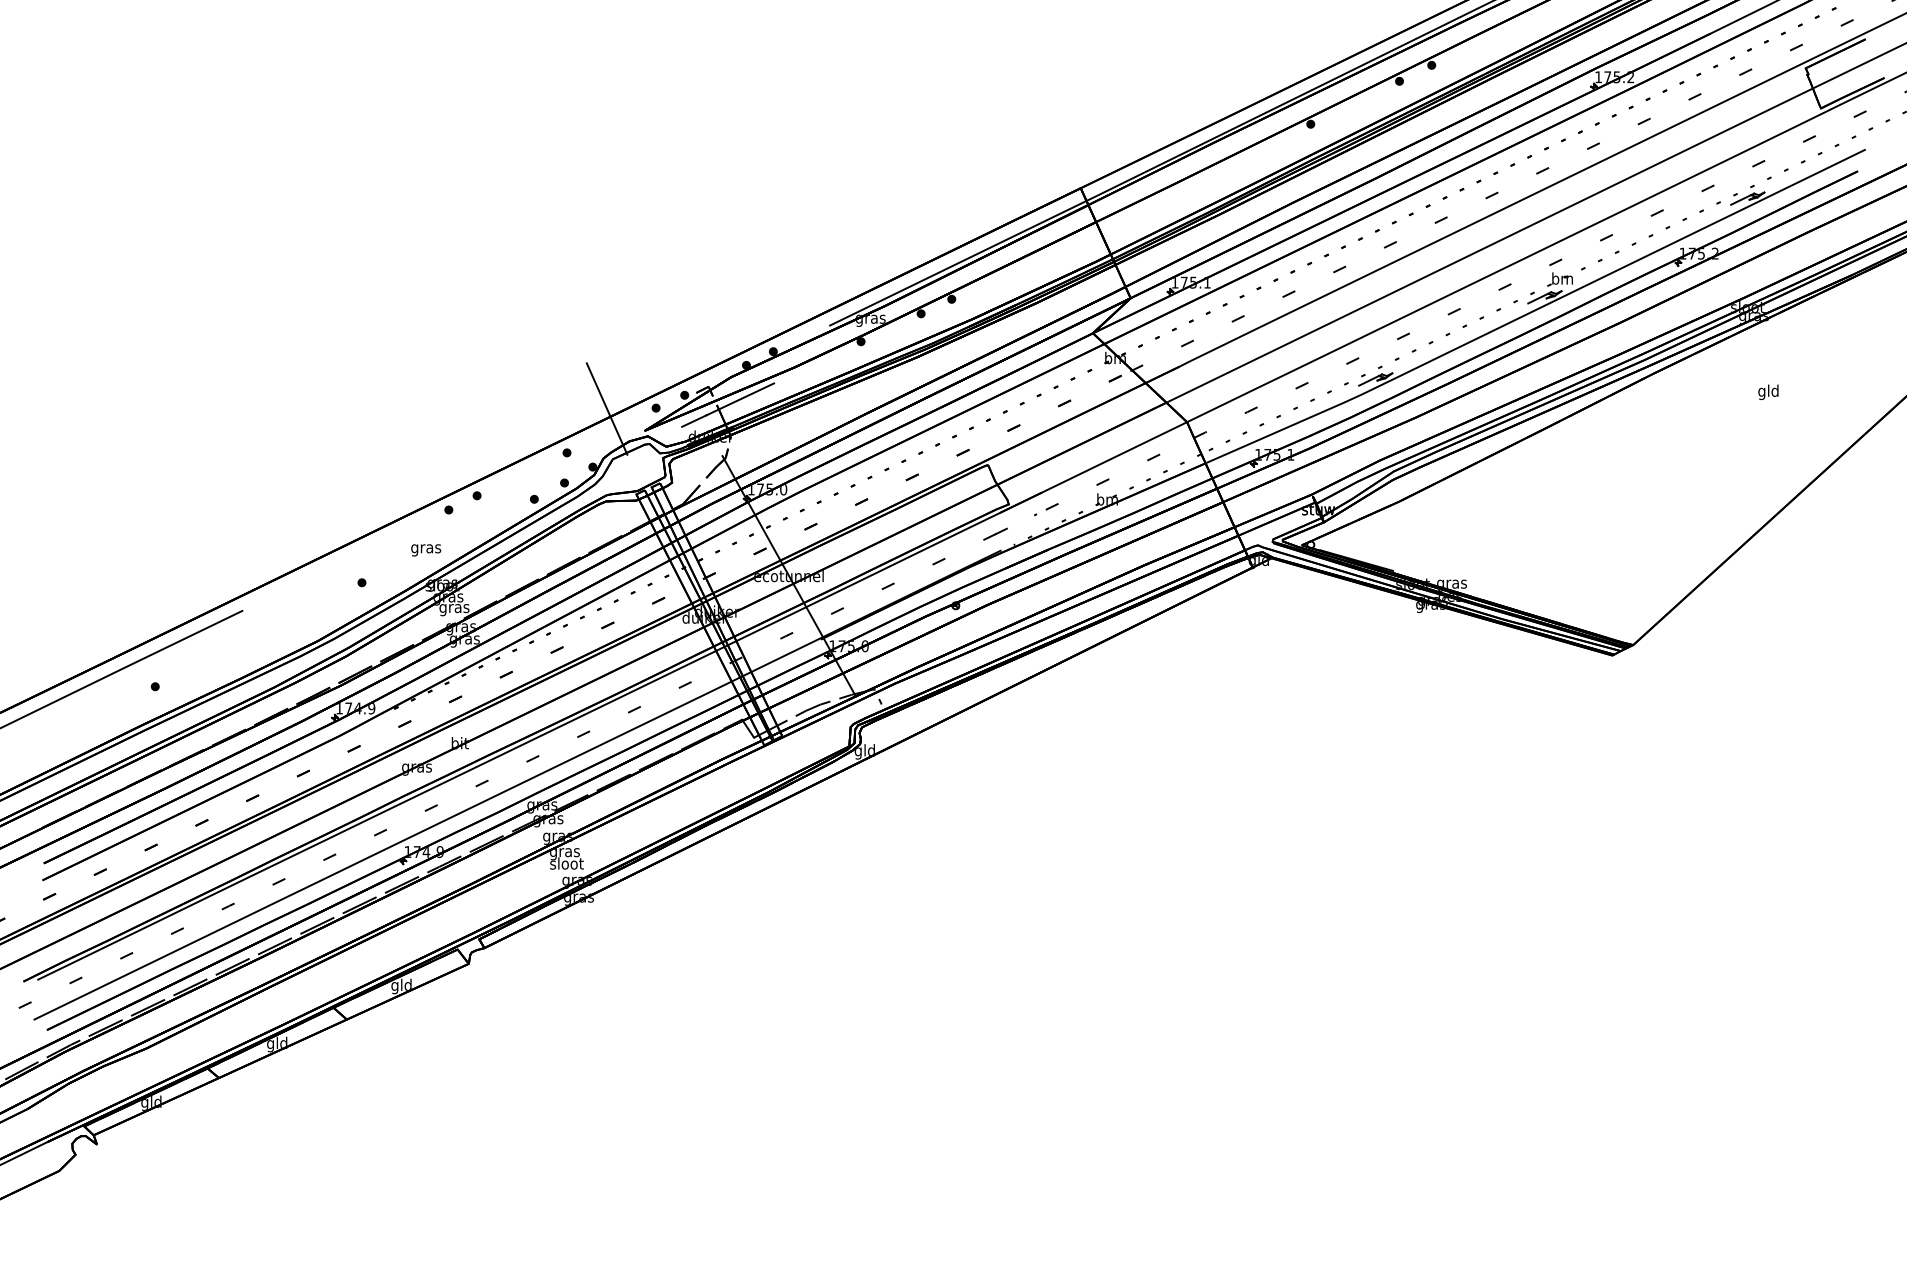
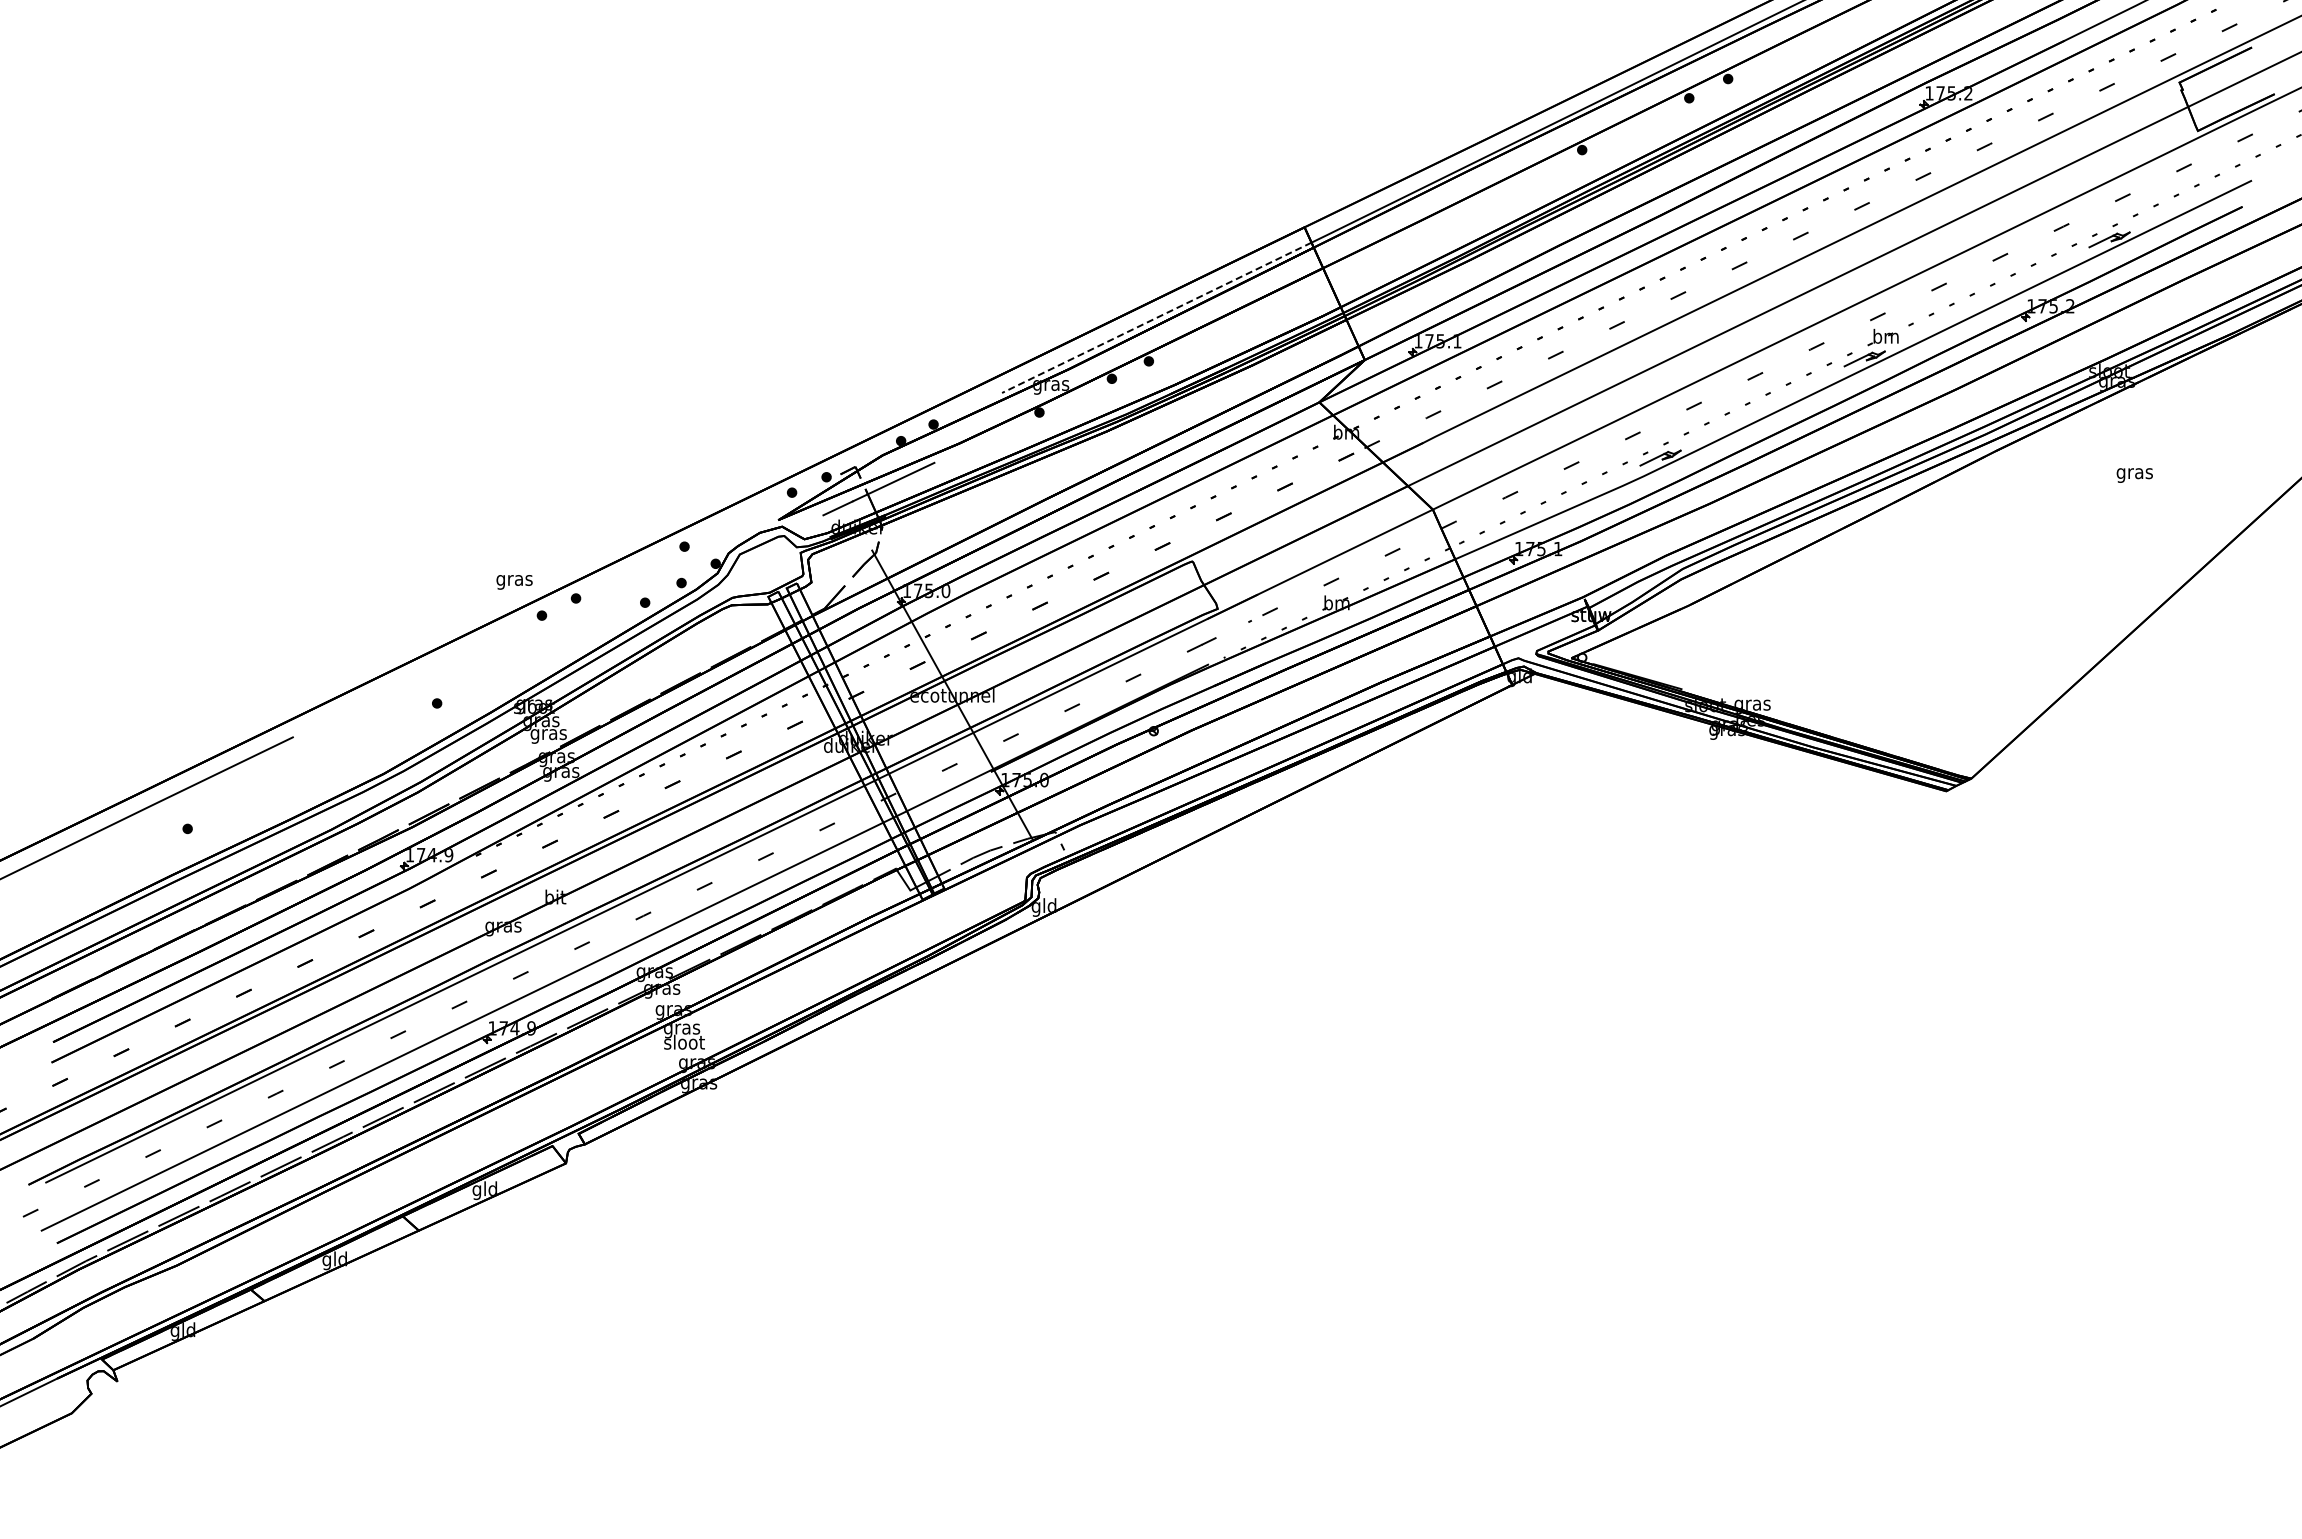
line: (958, 263) -> (1156, 318), solid -> dashed
text: (1768, 392) -> (2134, 473), gld -> gras
line: (606, 408) -> (732, 493), removed
text: (426, 550) -> (514, 582), moved

